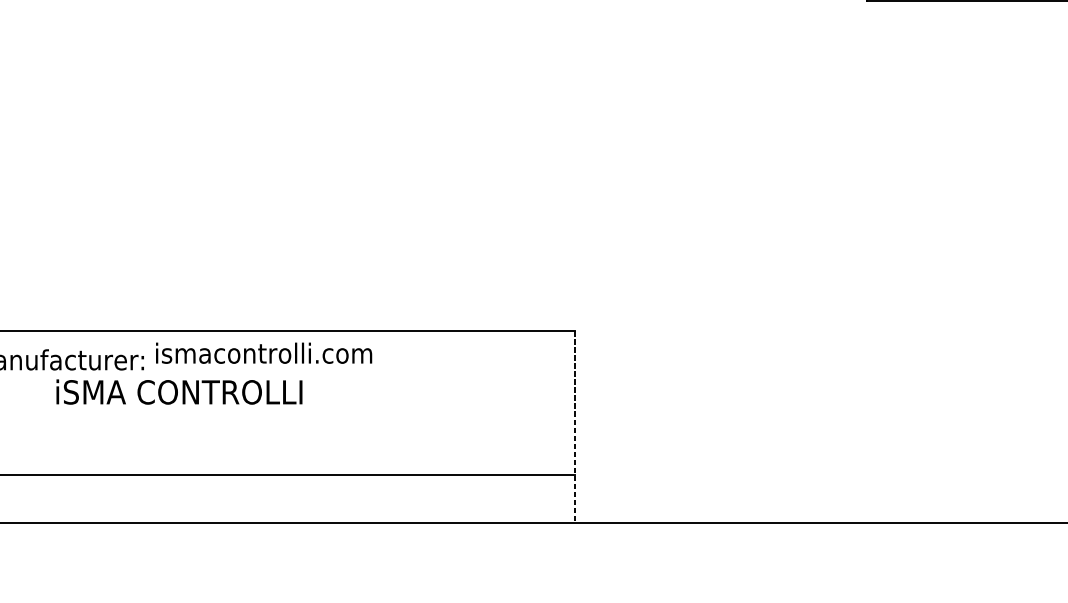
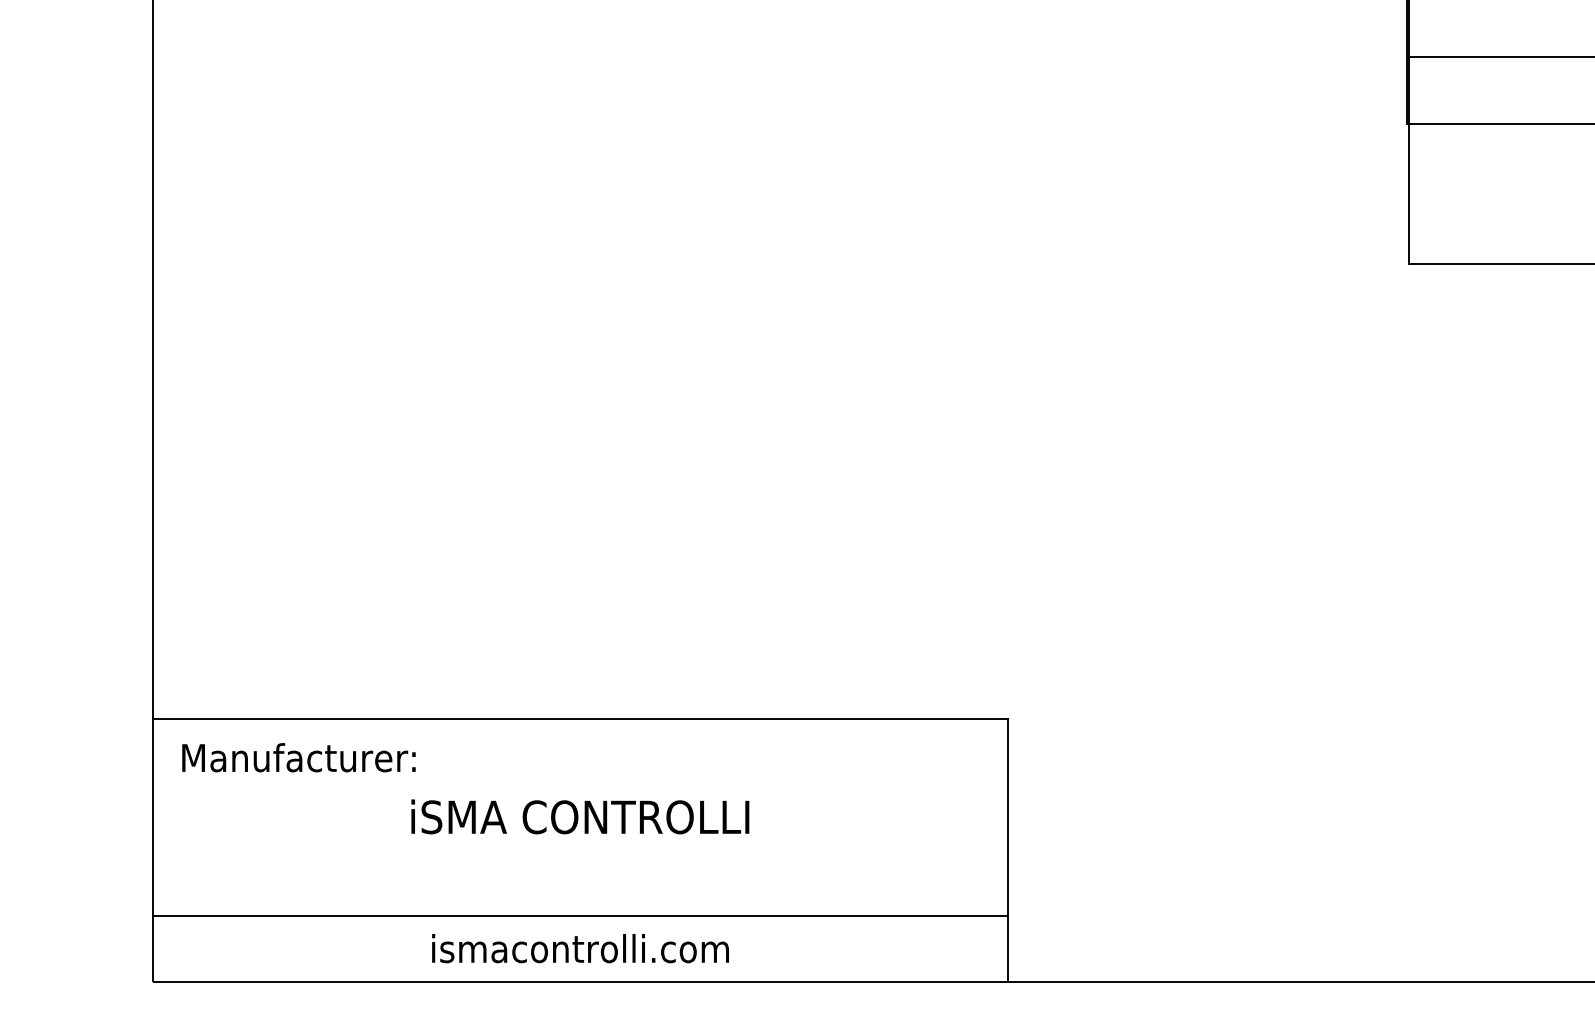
text: (264, 353) -> (580, 948), moved
text: (179, 391) -> (580, 816), moved
line: (575, 427) -> (1008, 850), dashed -> solid

